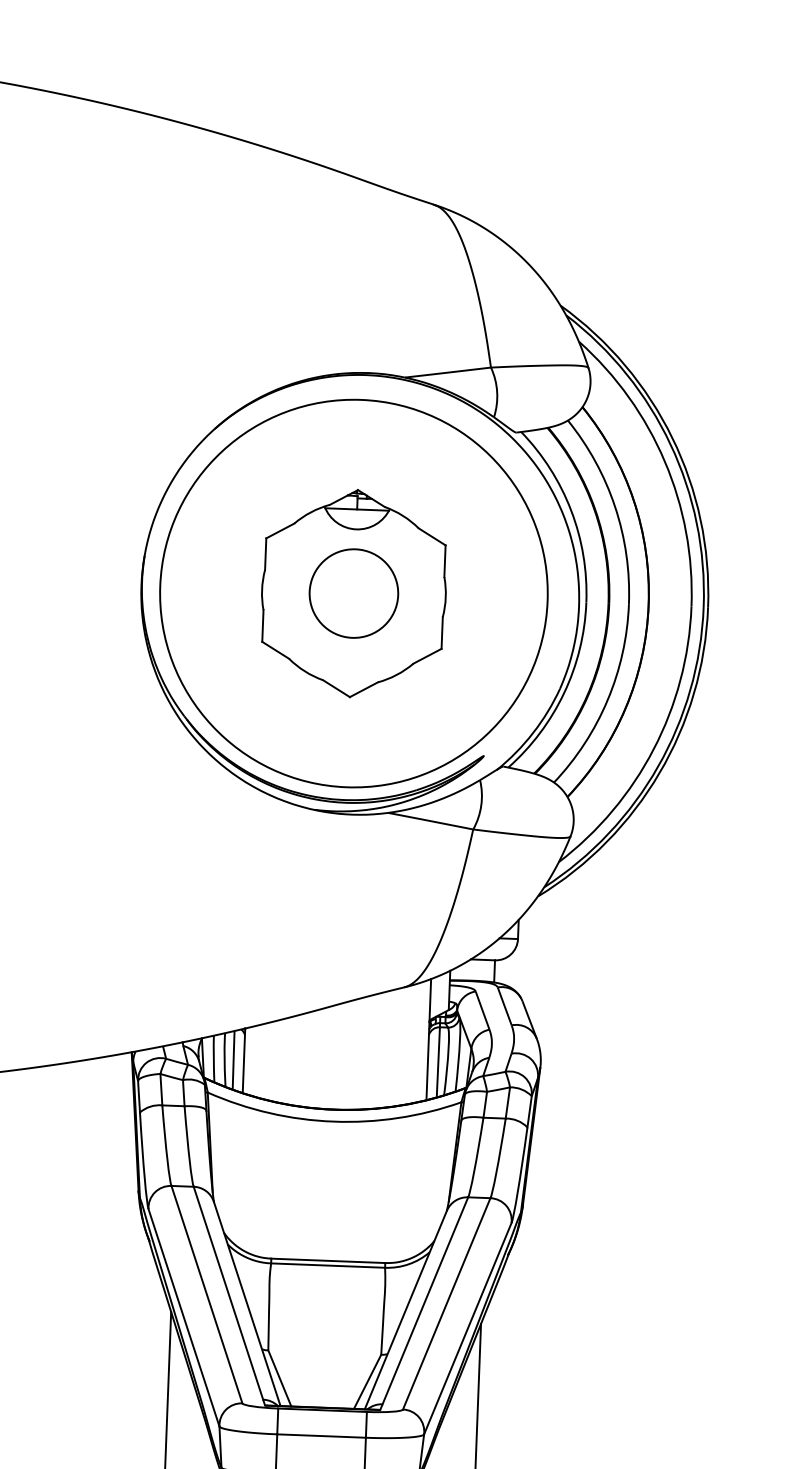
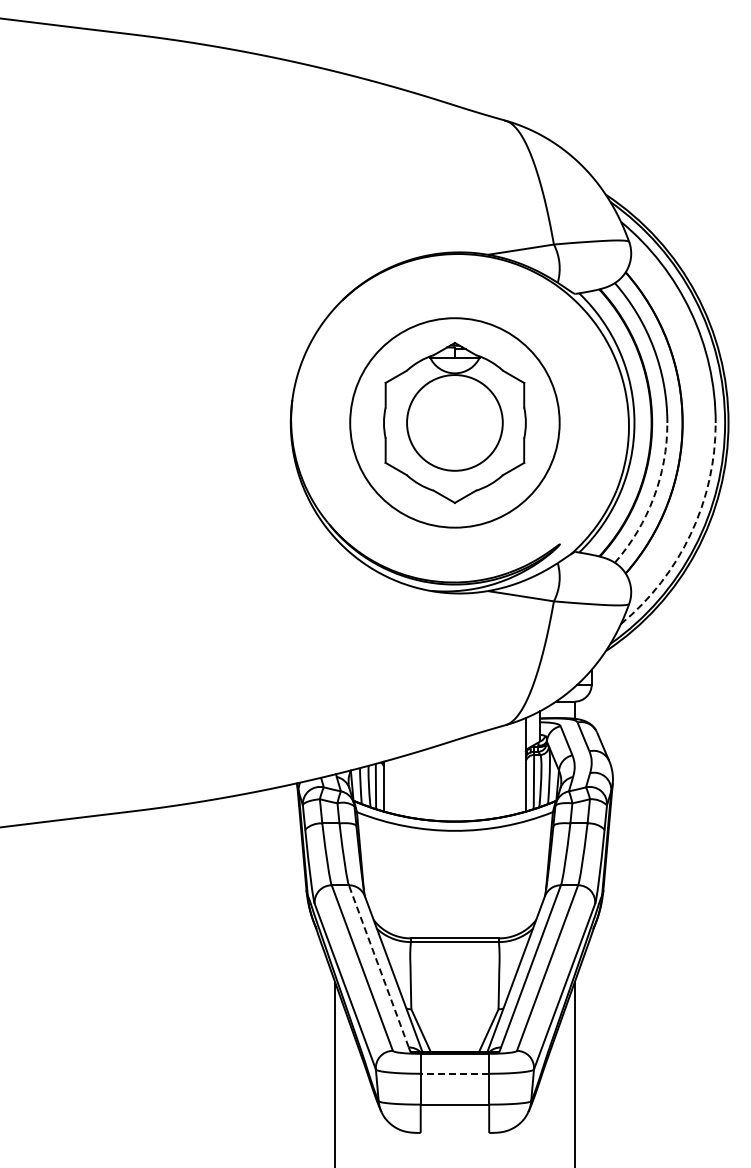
circle: (353, 592) -> (454, 422), size x0.7
circle: (353, 592) -> (454, 422), size x1.4
arc: (607, 699) -> (653, 497), solid -> dashed
arc: (653, 749) -> (690, 534), solid -> dashed
line: (228, 1292) -> (378, 965), solid -> dashed
line: (321, 1435) -> (454, 1073), solid -> dashed

